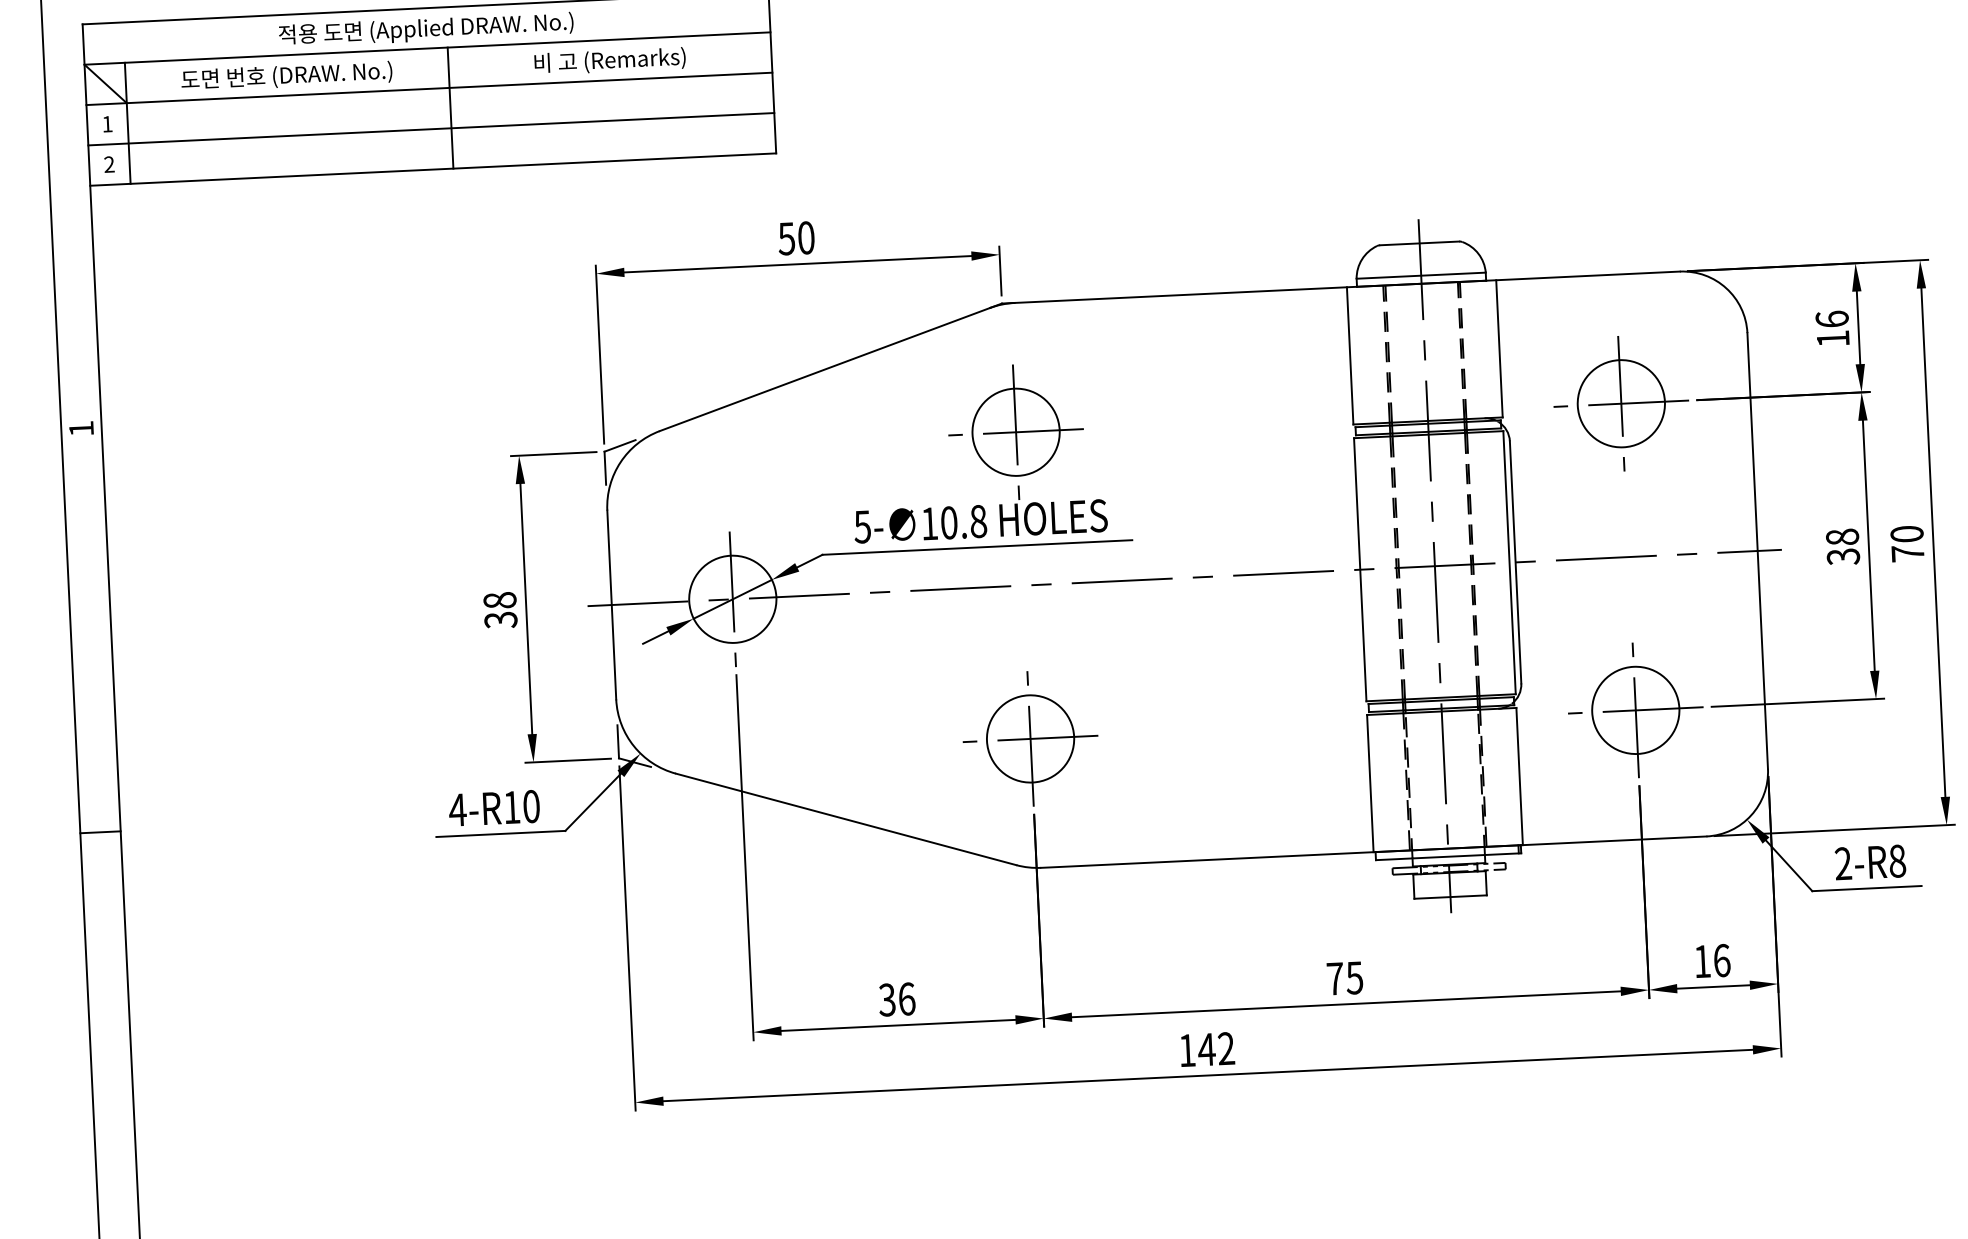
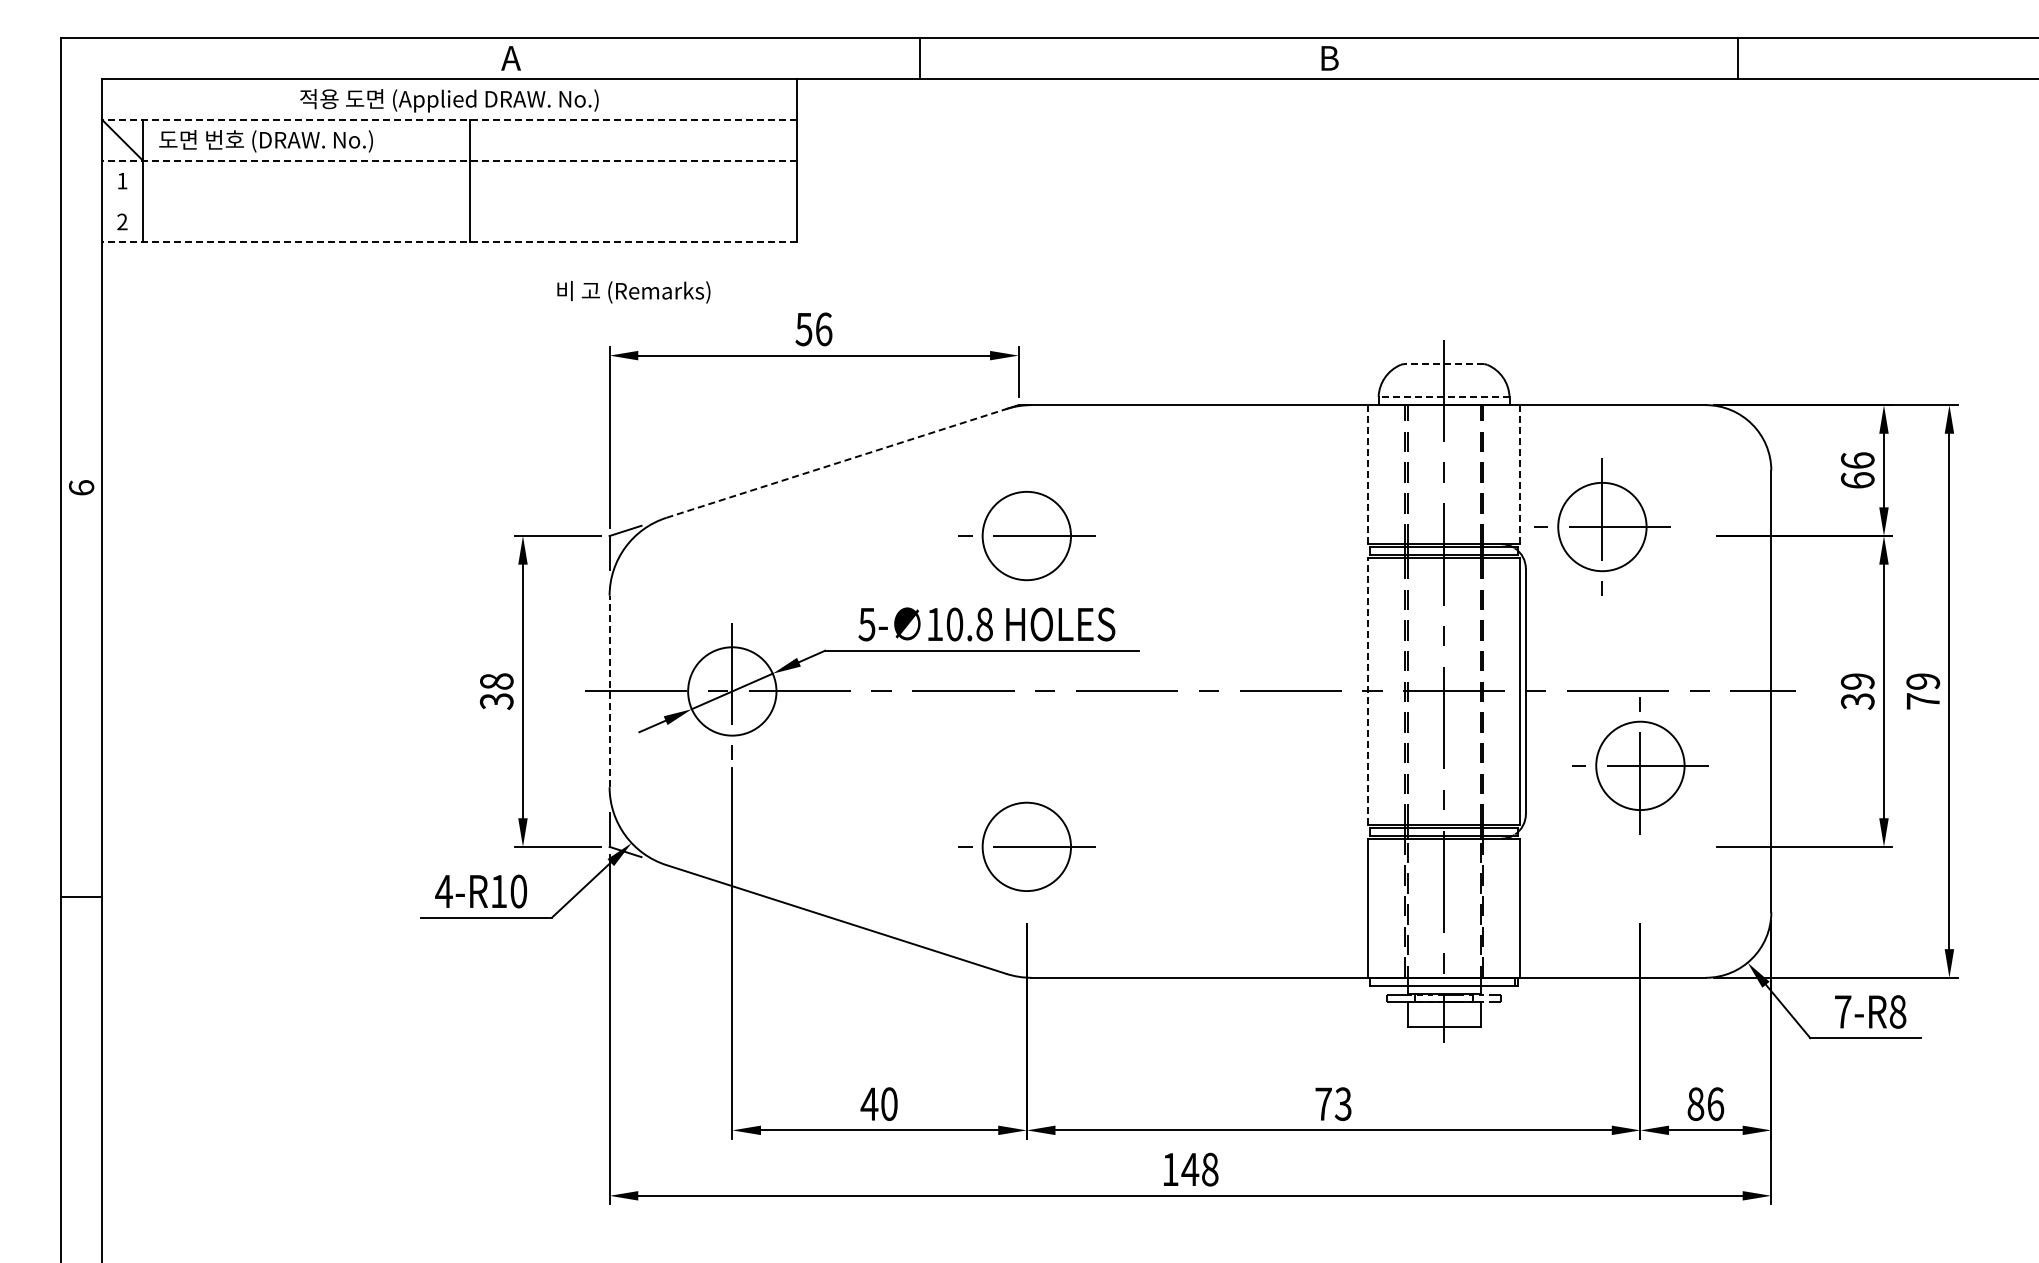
line: (427, 48) -> (449, 119), solid -> dashed
text: (609, 61) -> (633, 292), moved
text: (286, 76) -> (265, 141), moved
line: (429, 88) -> (449, 160), solid -> dashed
line: (431, 129) -> (449, 201), removed
line: (432, 169) -> (449, 242), solid -> dashed
text: (806, 237) -> (824, 329), 50 -> 56
line: (1419, 243) -> (1443, 364), solid -> dashed
line: (1420, 275) -> (1443, 396), solid -> dashed
text: (1832, 338) -> (1857, 480), 16 -> 66
line: (1499, 348) -> (1519, 474), solid -> dashed
line: (1350, 355) -> (1368, 474), solid -> dashed
line: (824, 369) -> (836, 463), solid -> dashed
part: (1621, 403) -> (1602, 526), moved
text: (81, 428) -> (81, 487), 1 -> 6
line: (1015, 431) -> (1026, 535), removed
text: (1907, 534) -> (1923, 681), 70 -> 79
text: (1842, 537) -> (1857, 681), 38 -> 39
line: (1360, 568) -> (1368, 690), solid -> dashed
line: (611, 605) -> (609, 691), solid -> dashed
part: (1635, 710) -> (1640, 765), moved
line: (1030, 738) -> (1026, 846), removed
text: (1842, 863) -> (1842, 1011), 2-R8 -> 7-R8
text: (1702, 961) -> (1695, 1104), 16 -> 86
text: (1354, 977) -> (1343, 1103), 75 -> 73
text: (896, 999) -> (878, 1104), 36 -> 40
text: (1226, 1048) -> (1210, 1169), 142 -> 148

